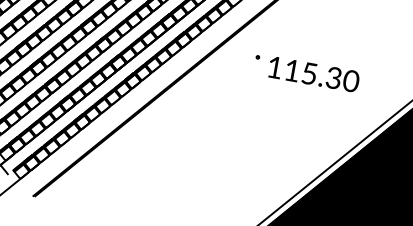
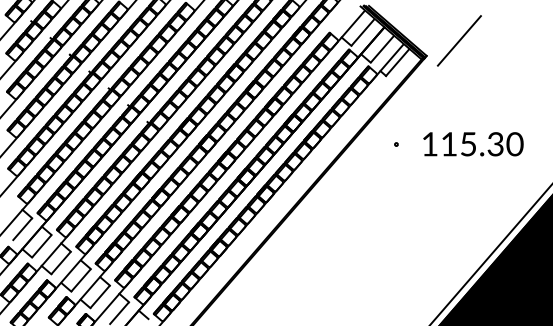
text: (314, 74) -> (473, 144), moved

